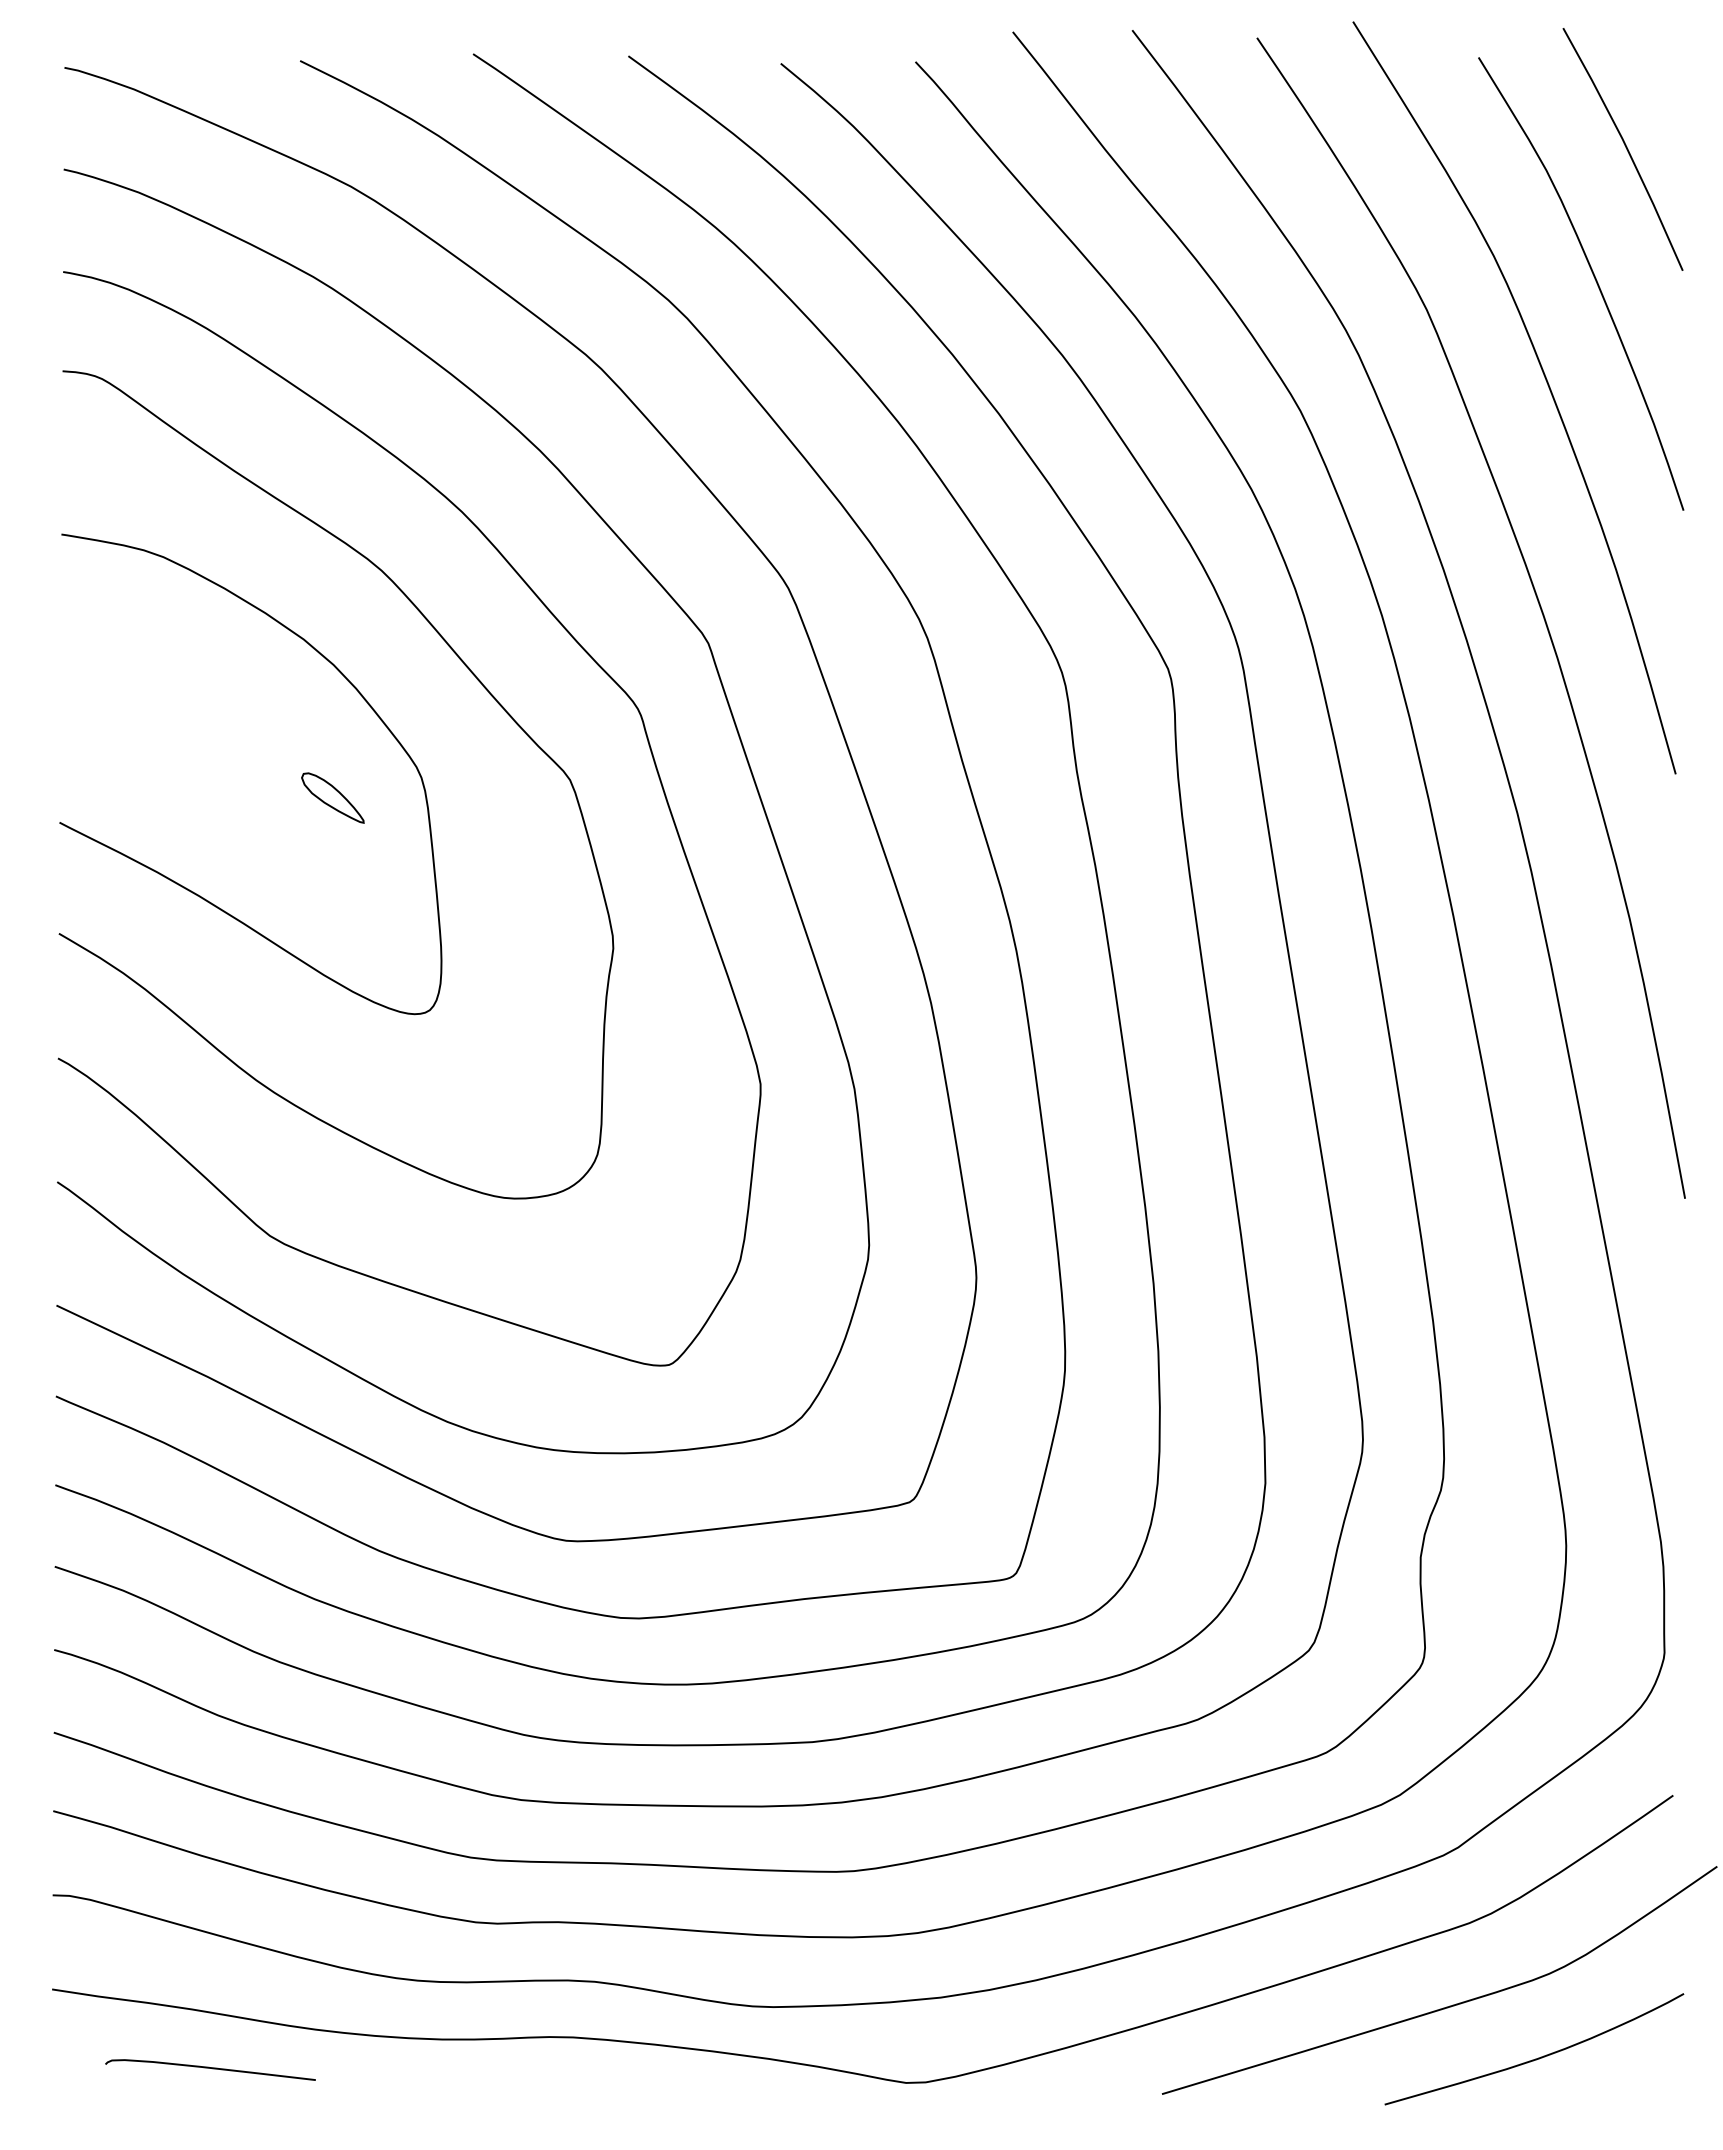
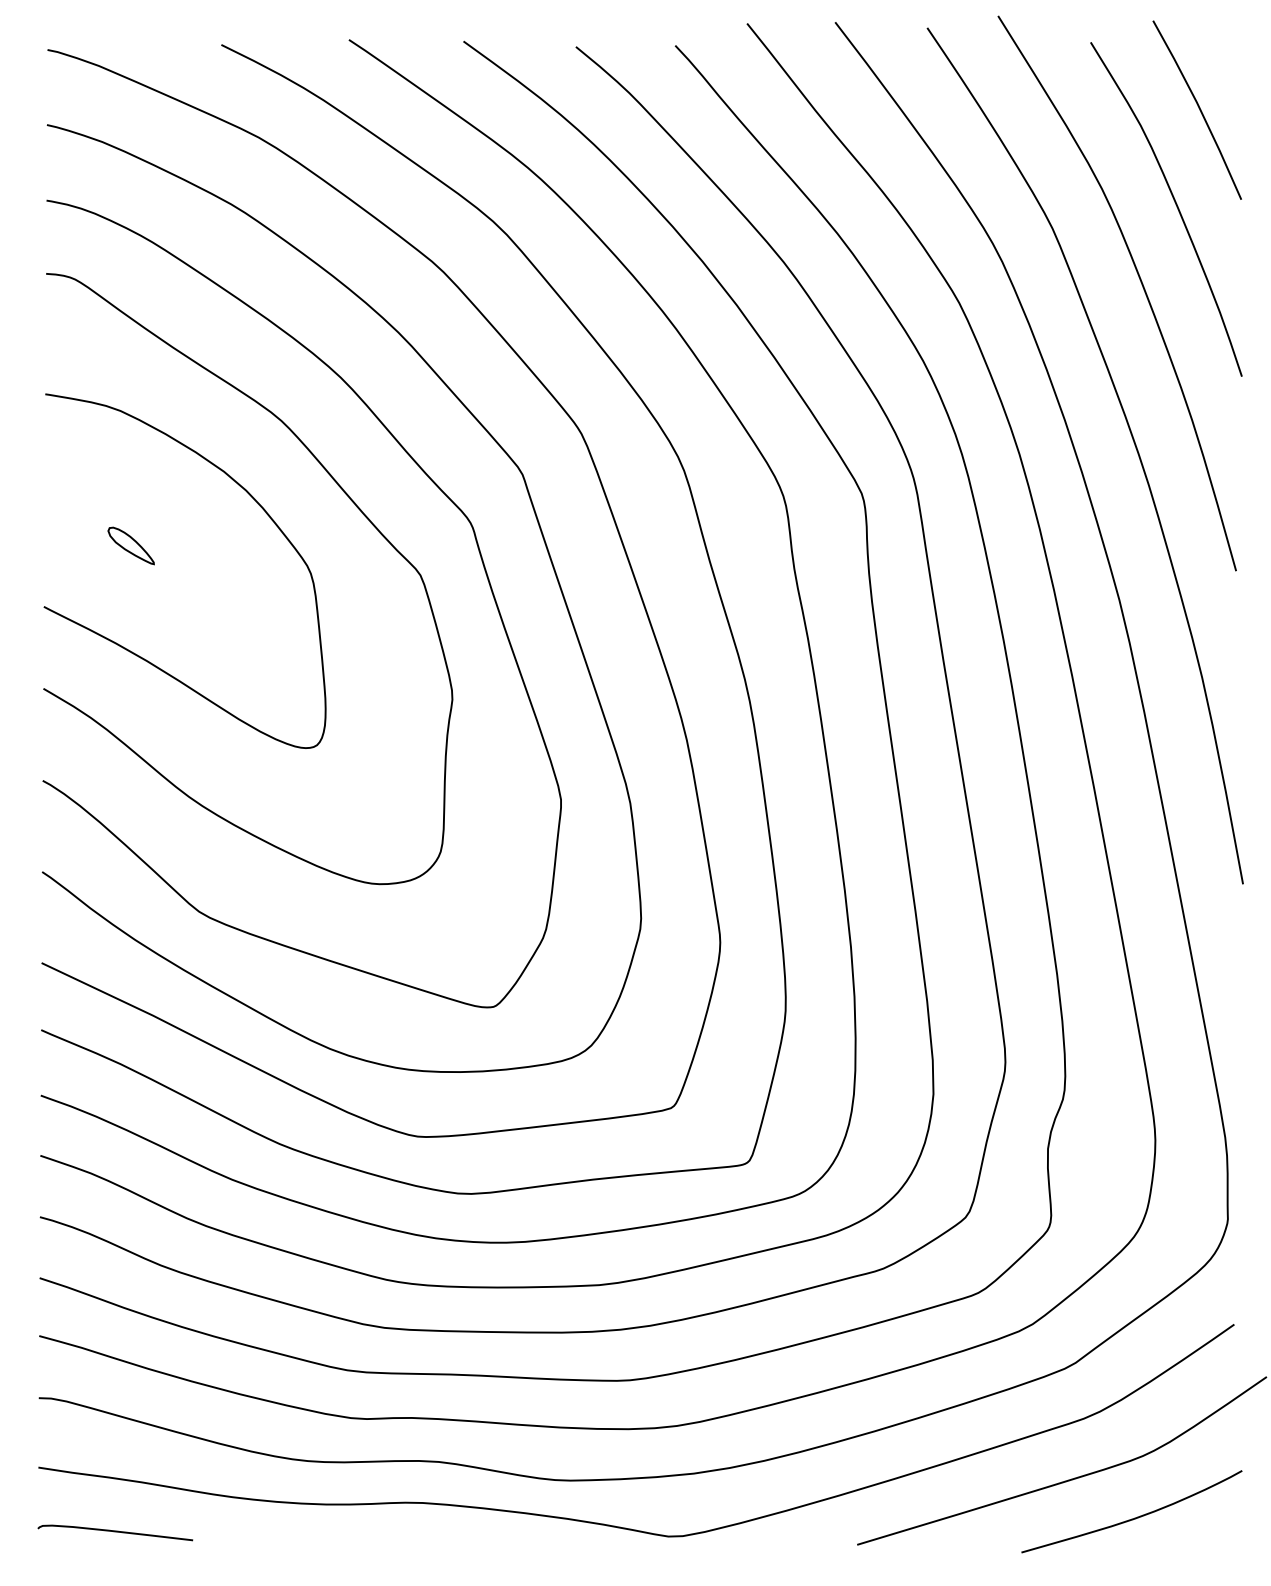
part: (332, 797) -> (130, 545), moved
curve: (210, 2068) -> (115, 1531), moved

